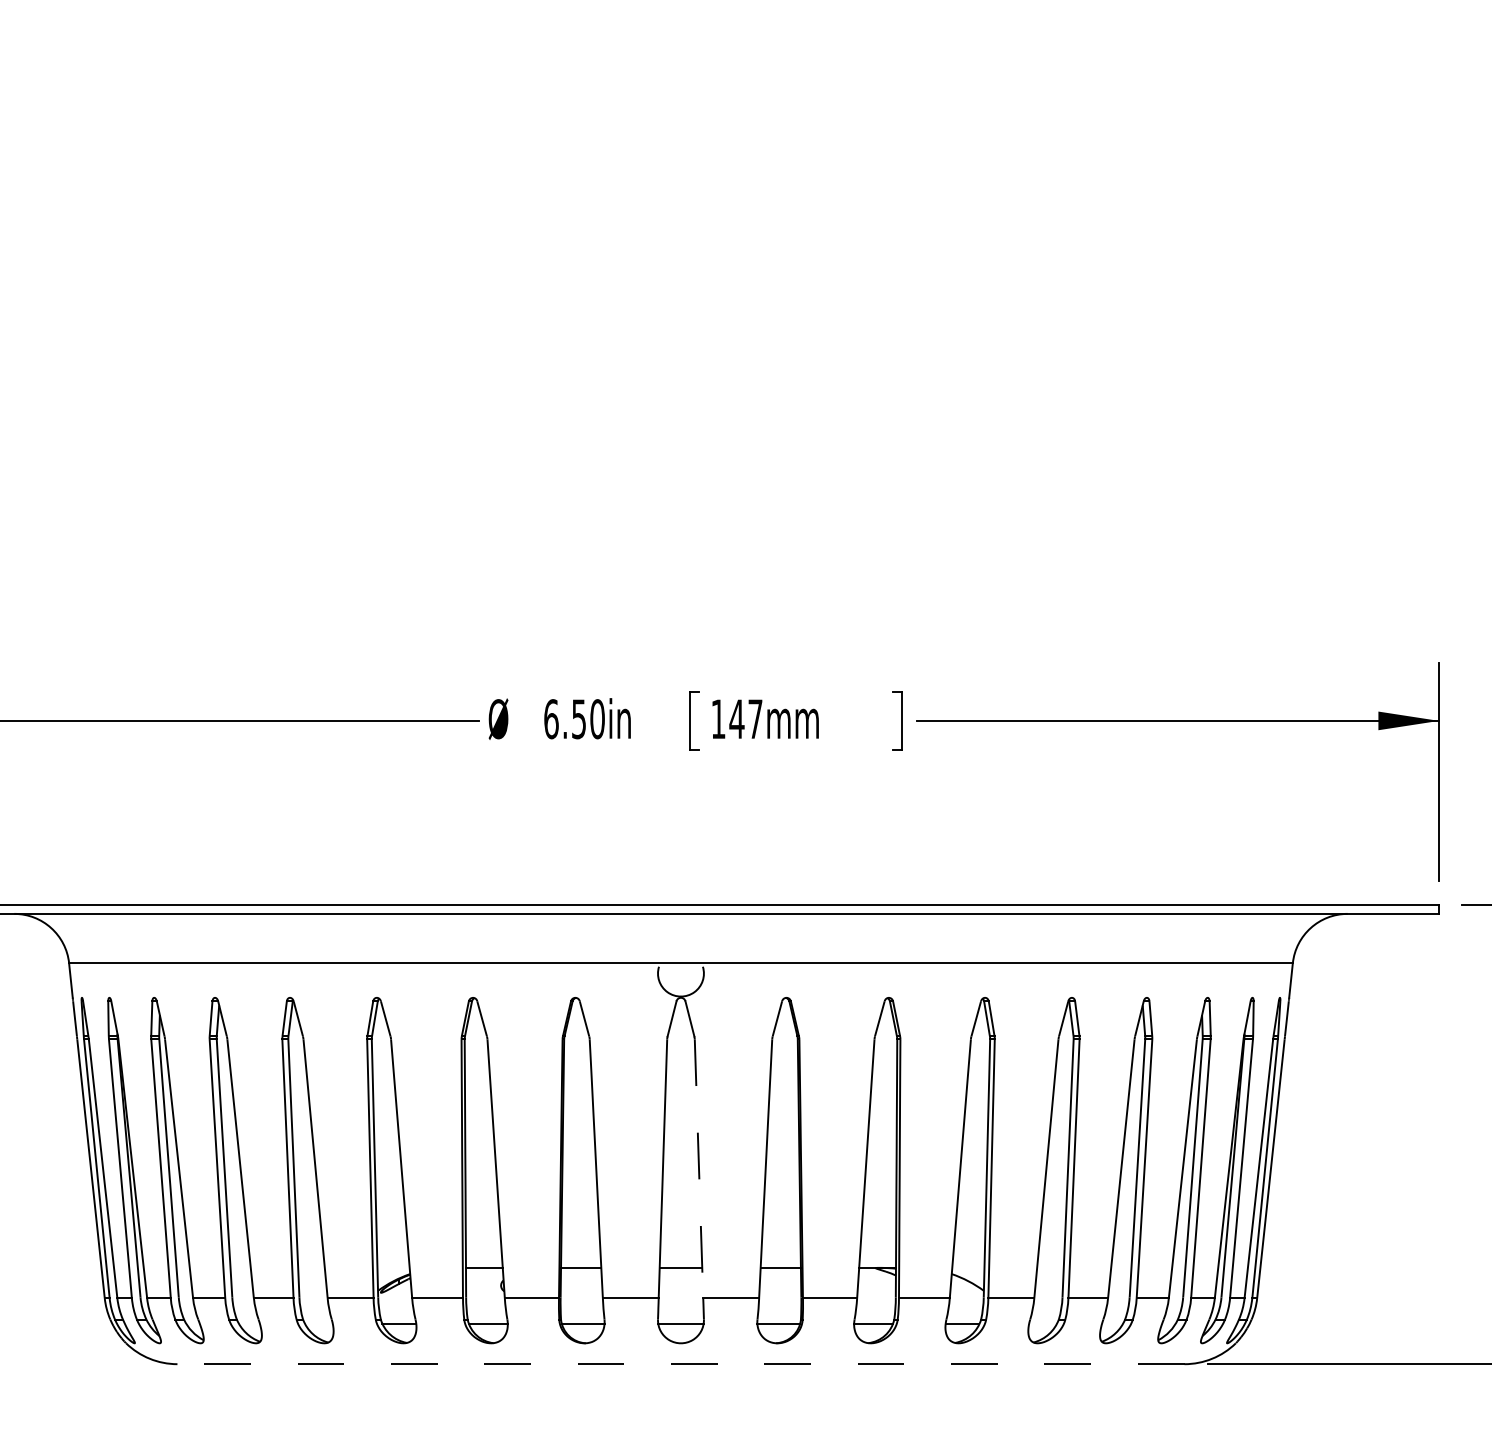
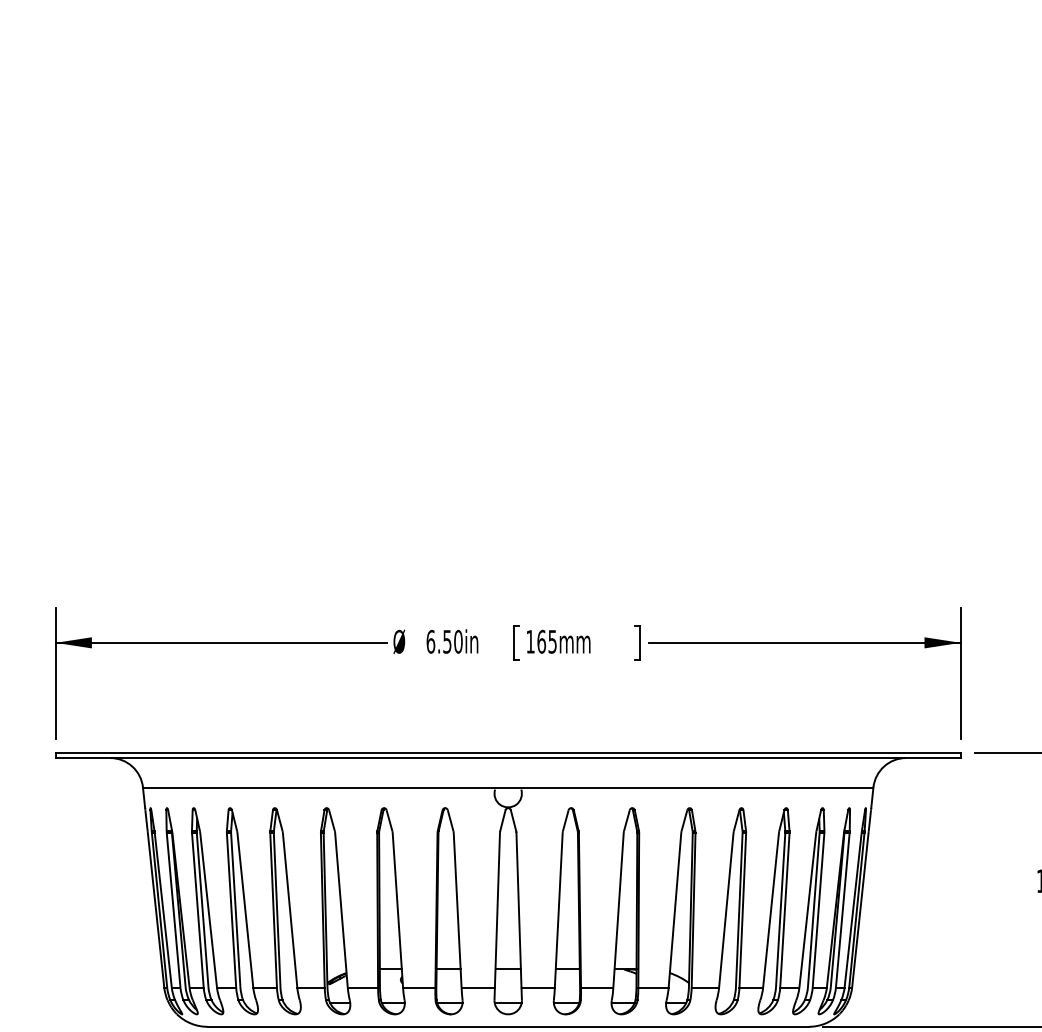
text: (745, 718) -> (546, 641), 147mm -> 165mm
line: (698, 1169) -> (518, 910), dashed -> solid
line: (681, 1363) -> (508, 1026), dashed -> solid

